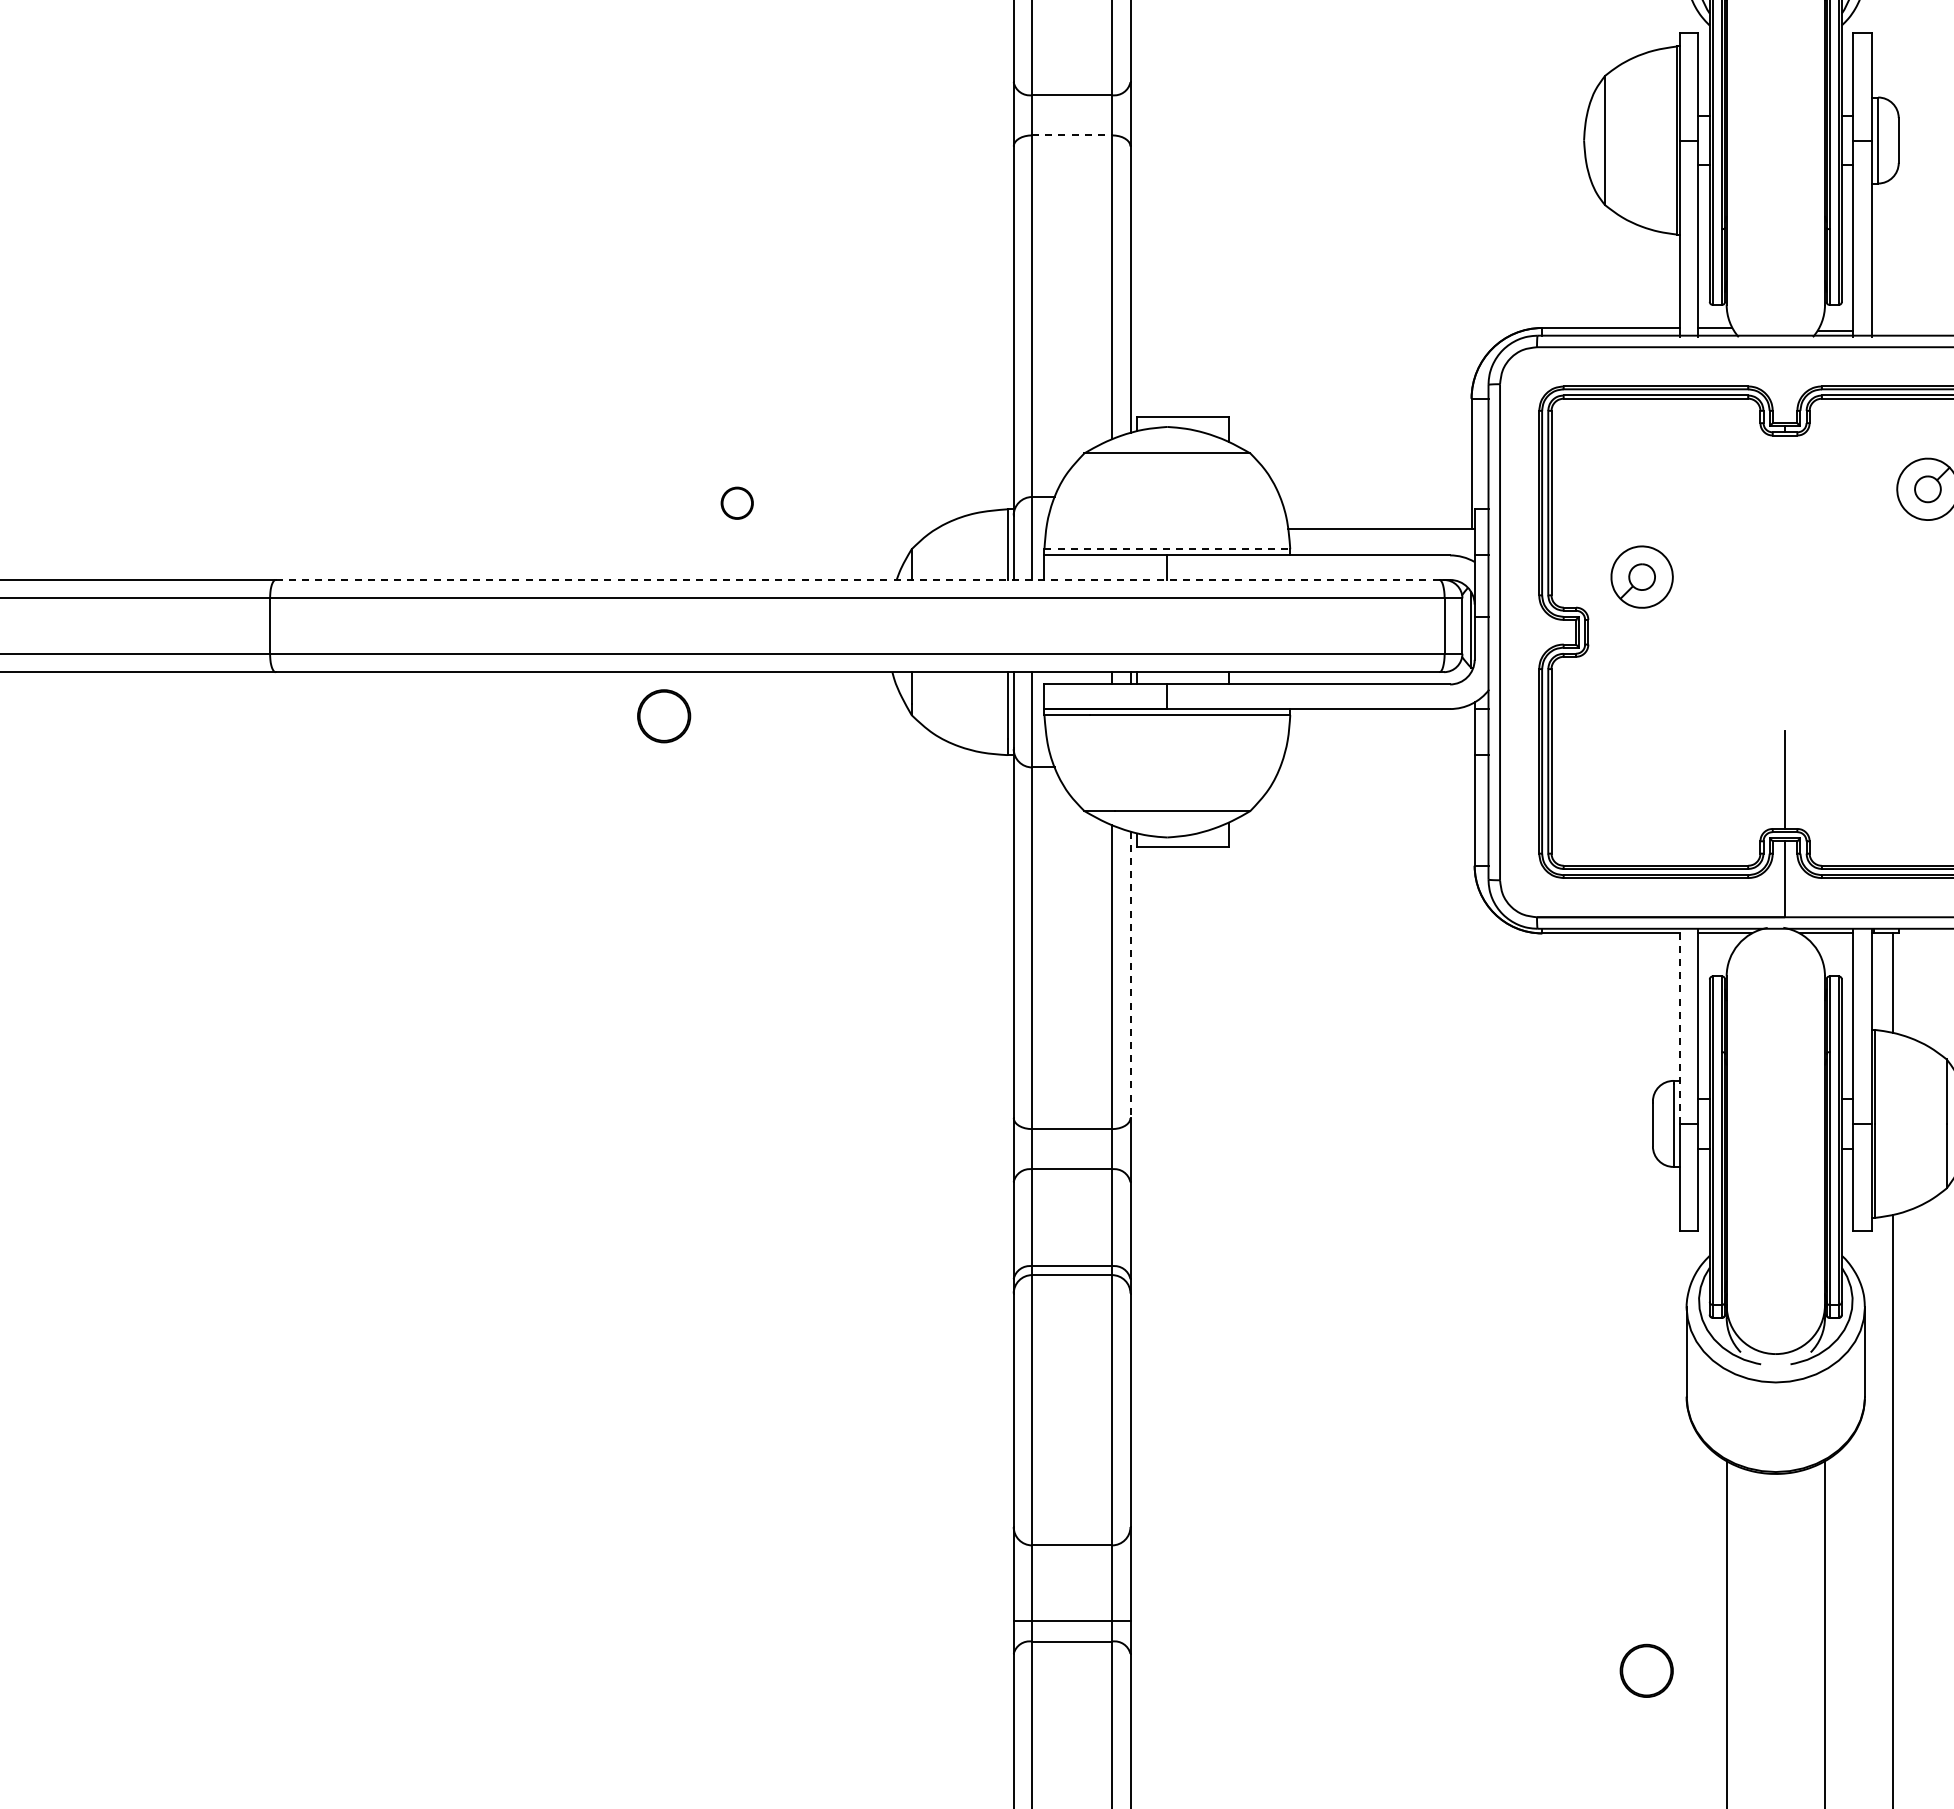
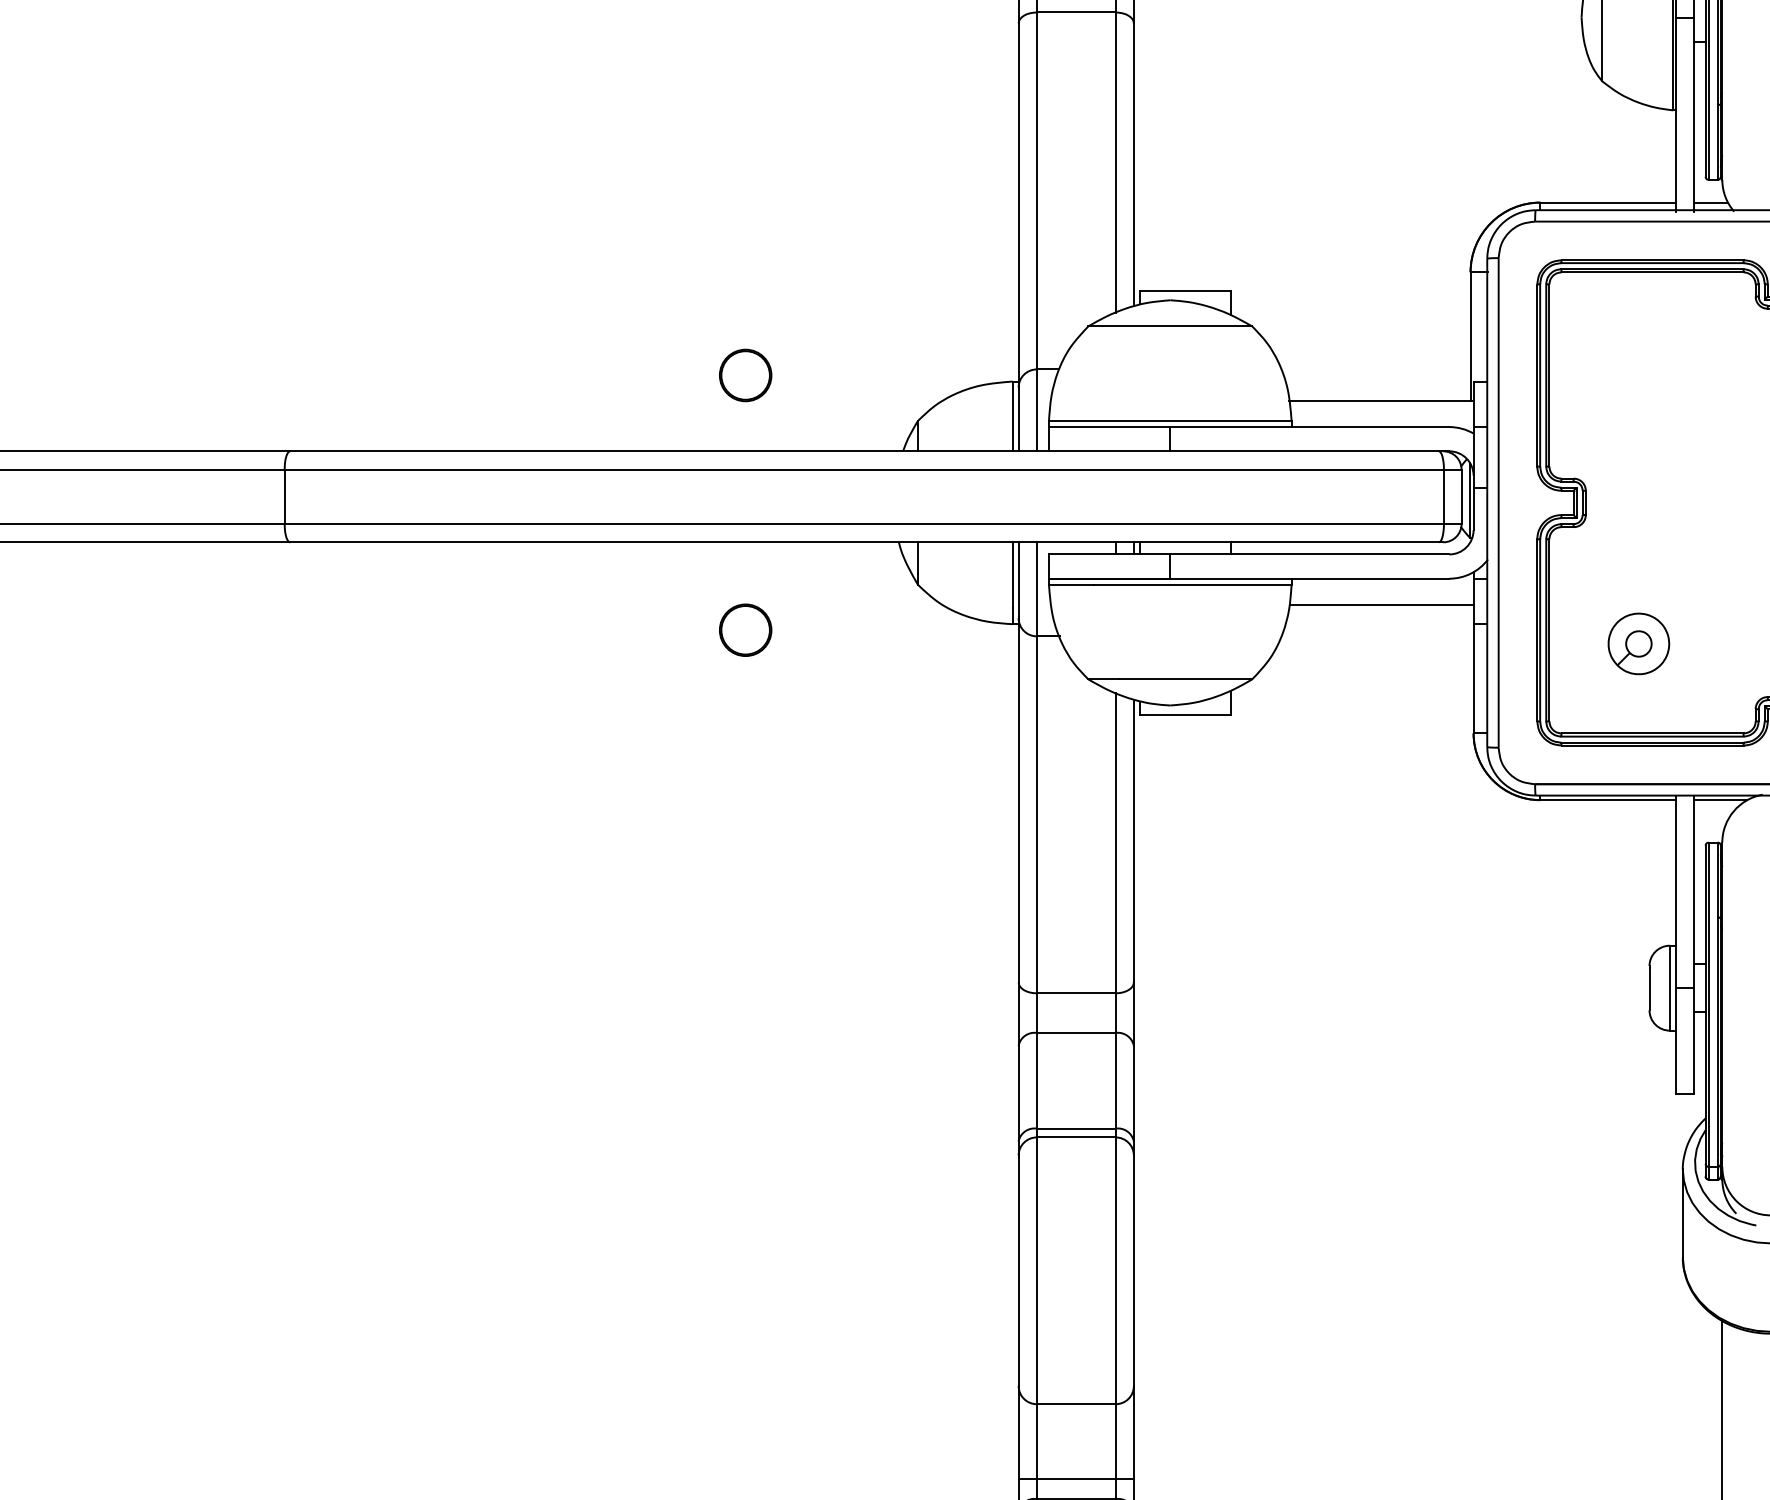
line: (1072, 135) -> (1076, 12), dashed -> solid
part: (737, 503) -> (746, 375), size x1.67
line: (1167, 549) -> (1170, 421), dashed -> solid
part: (1641, 576) -> (1638, 643), moved
line: (857, 579) -> (864, 450), dashed -> solid
part: (664, 716) -> (746, 630), moved
line: (1381, 735) -> (1381, 604), added
line: (1130, 975) -> (1133, 841), dashed -> solid
line: (1679, 1026) -> (1675, 892), dashed -> solid

